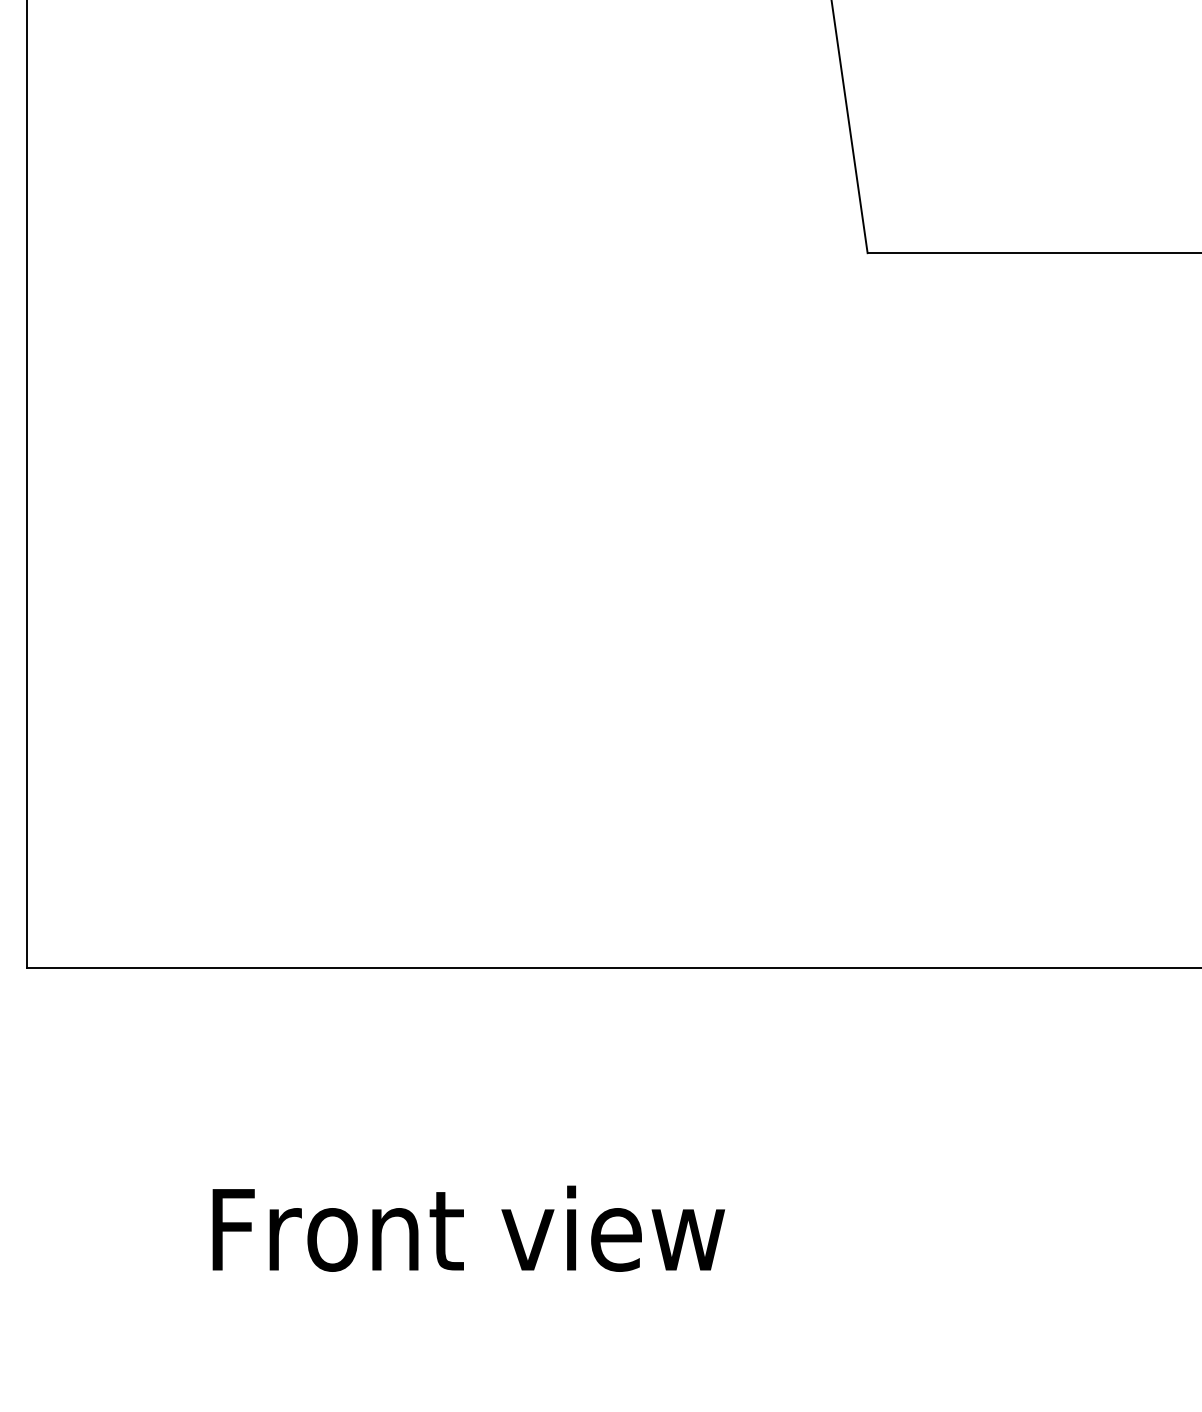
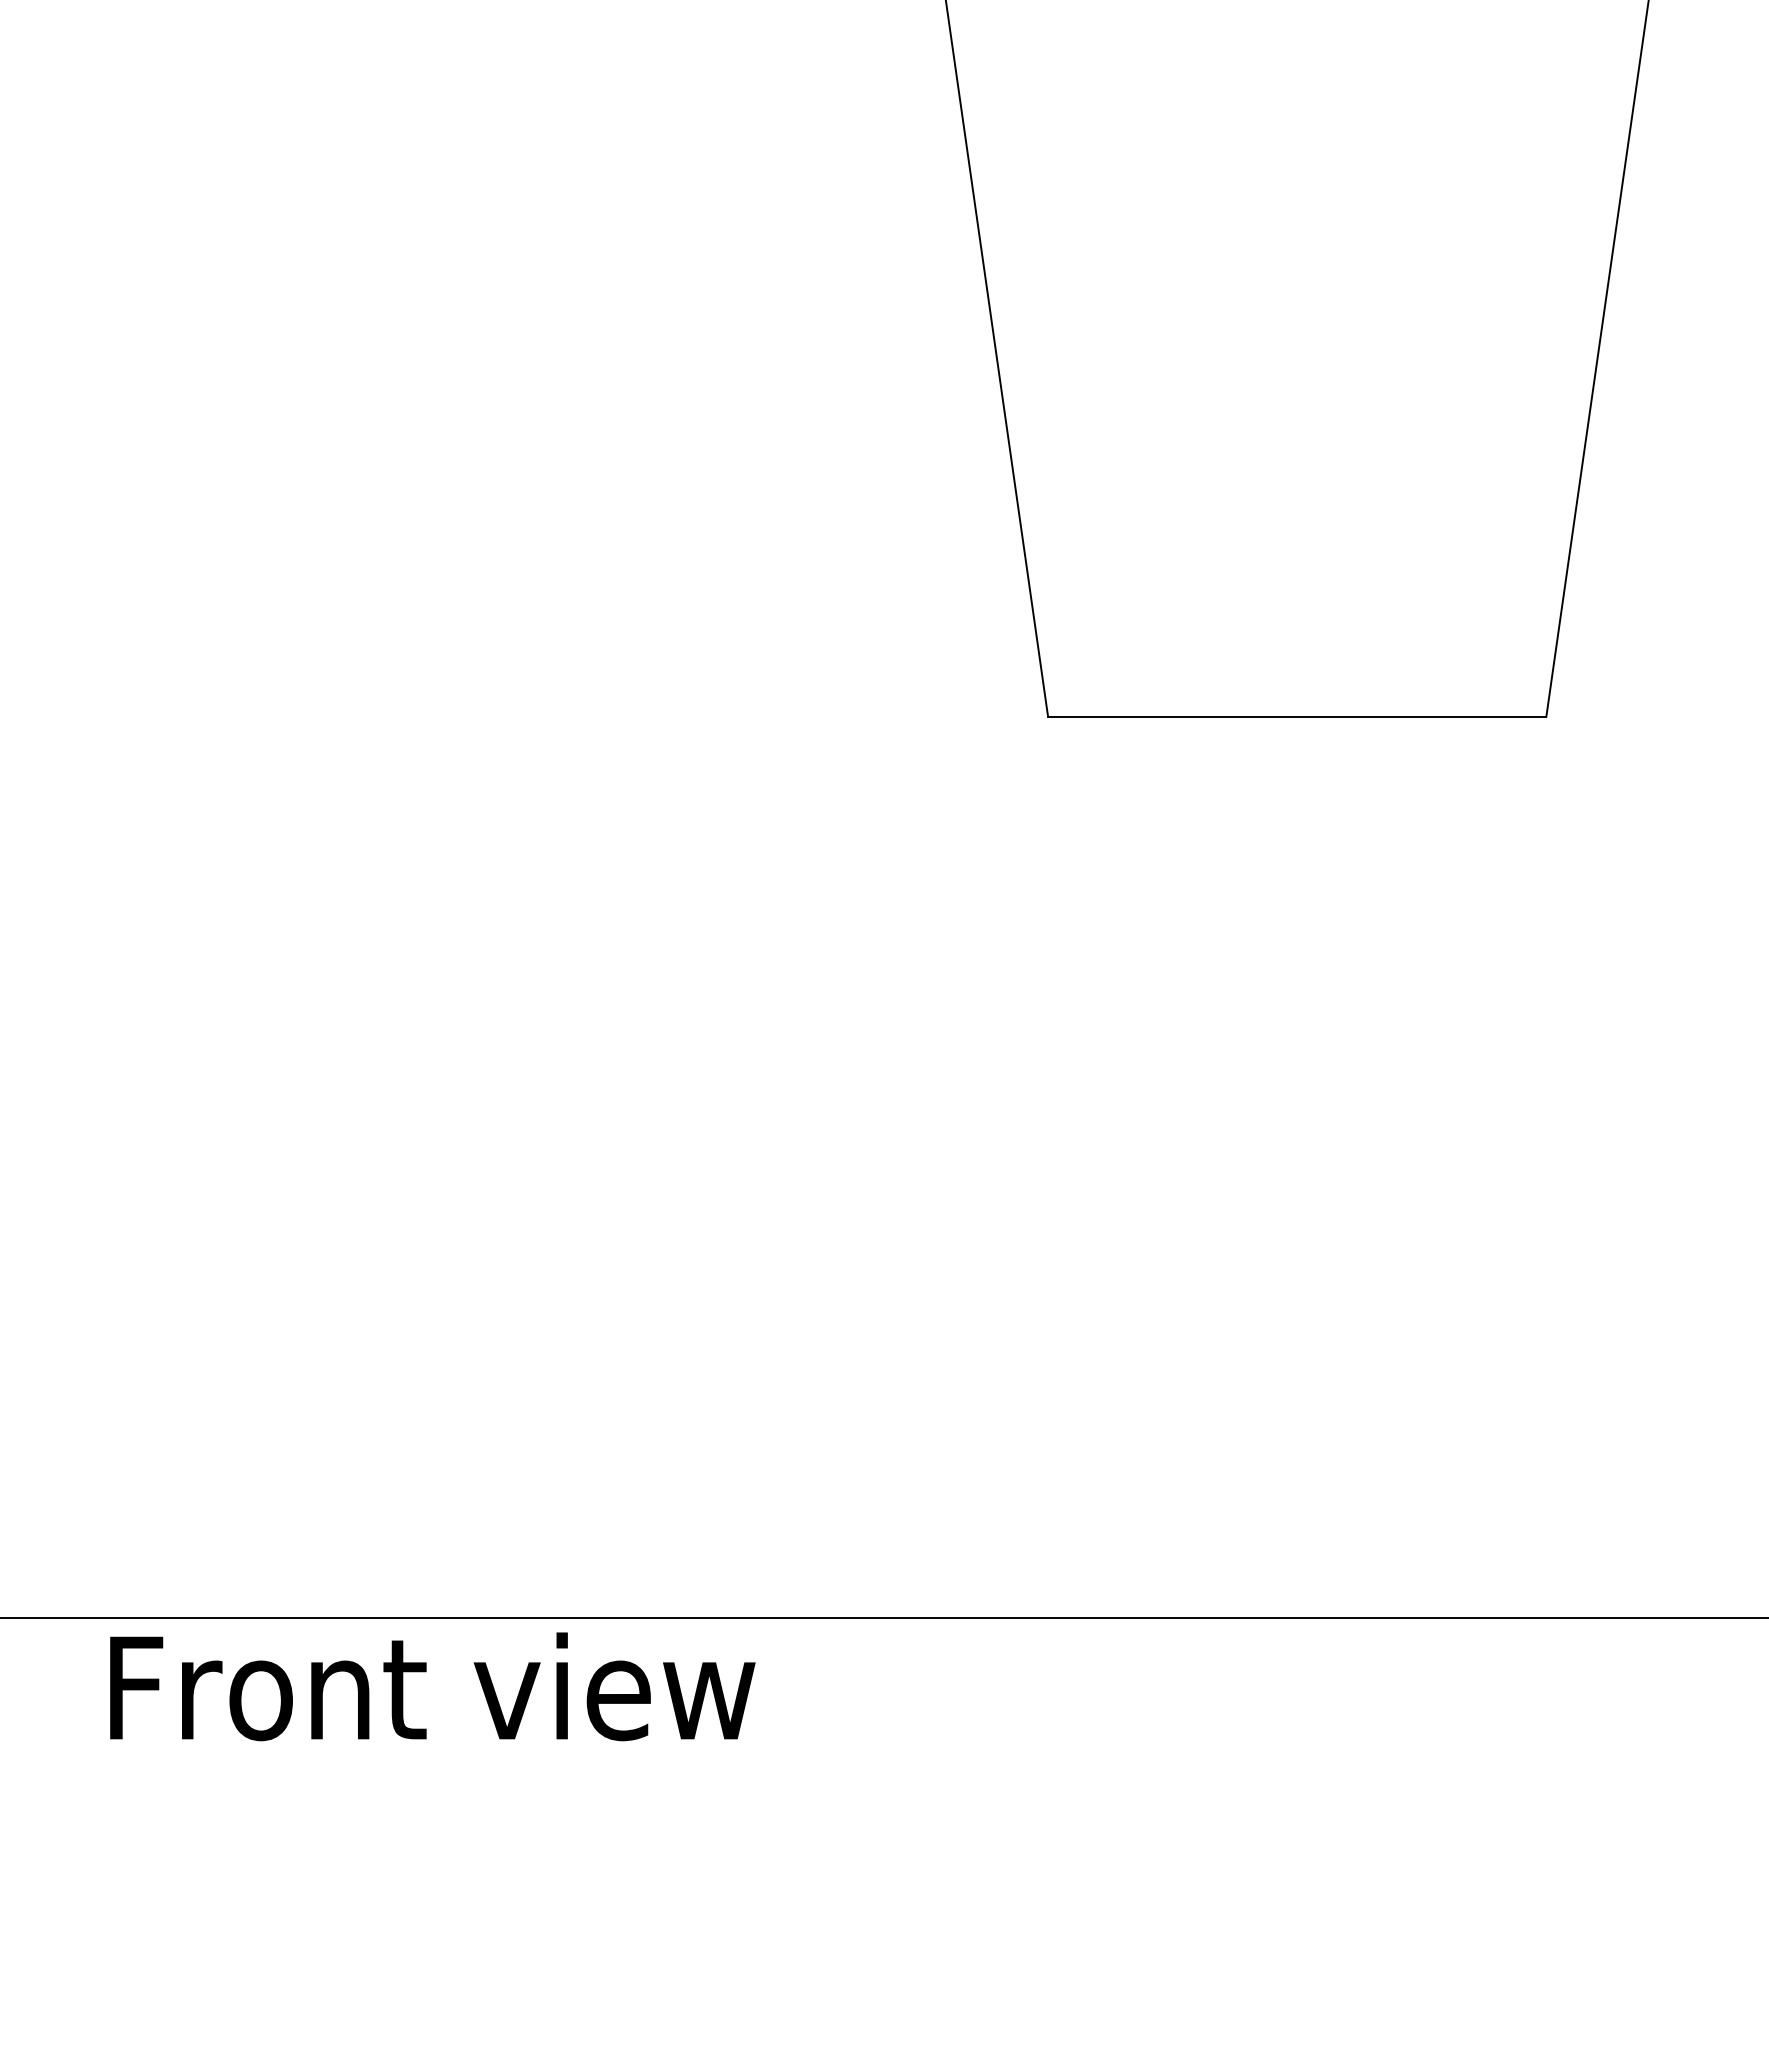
text: (468, 1228) -> (432, 1686), moved

